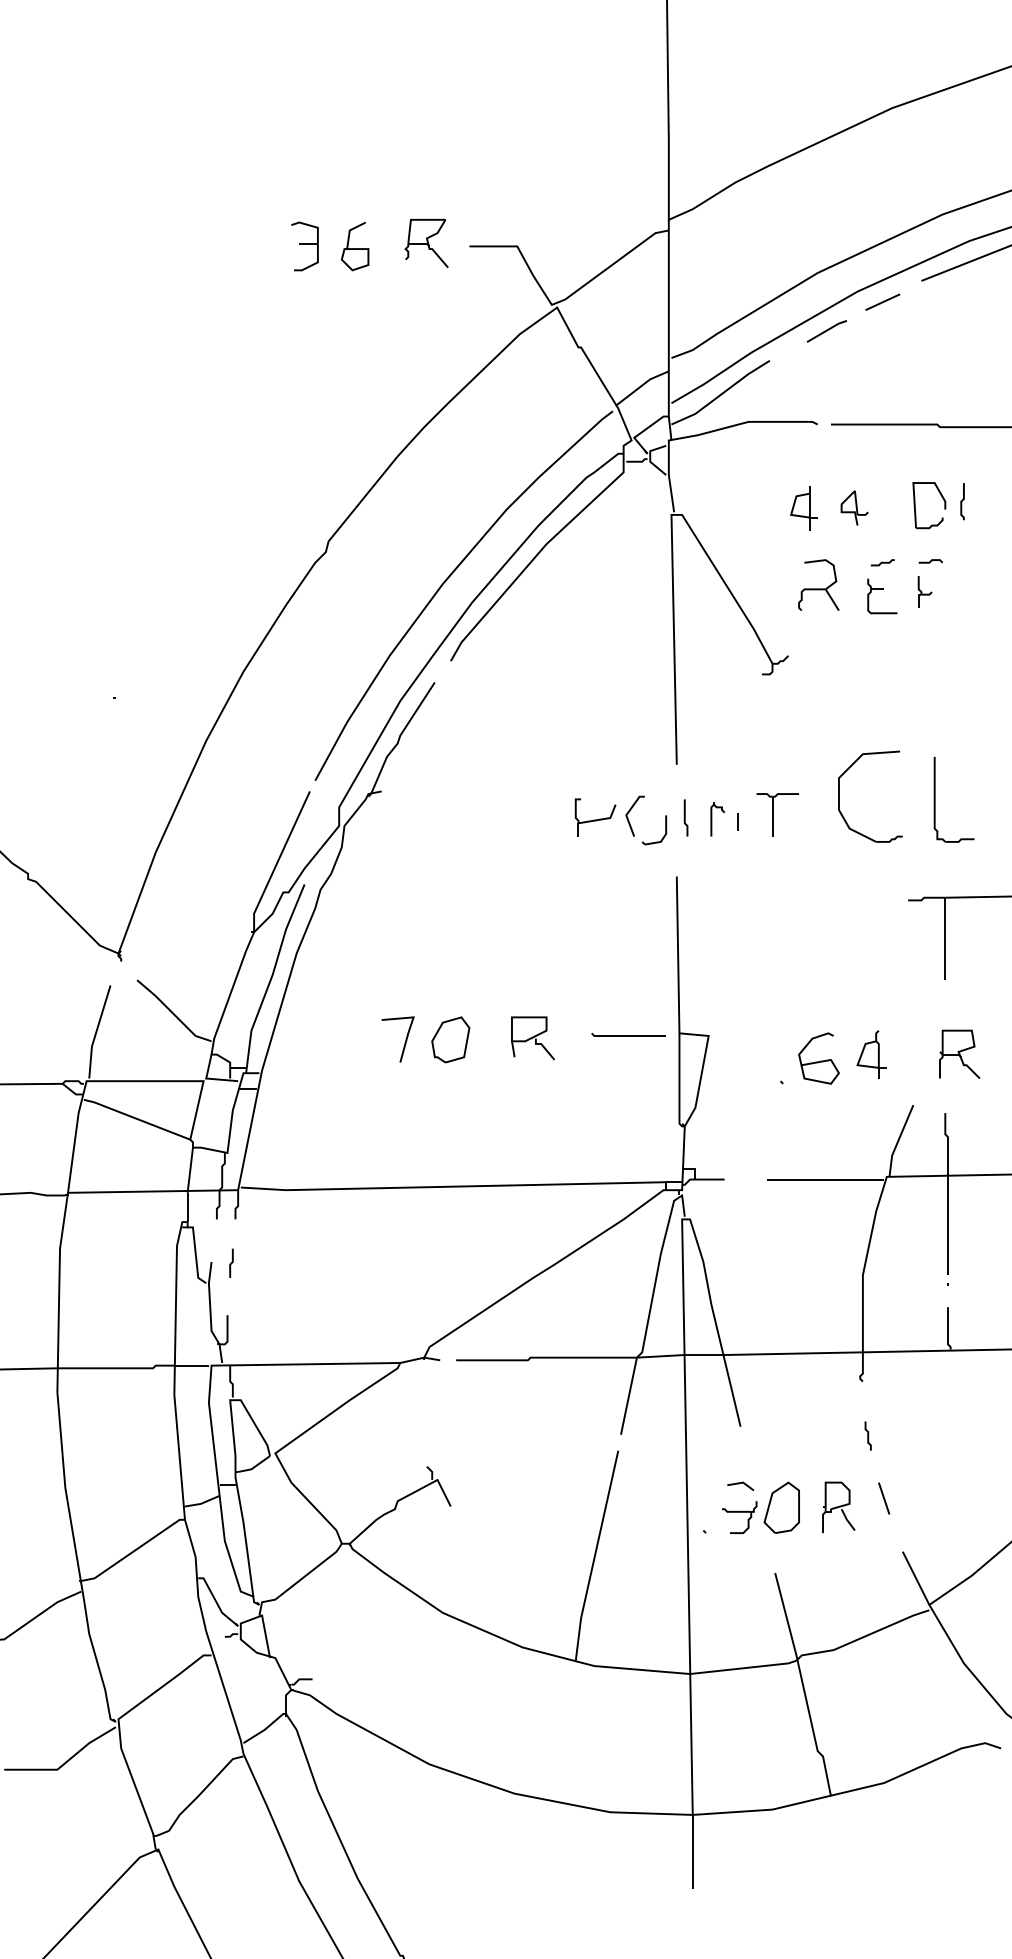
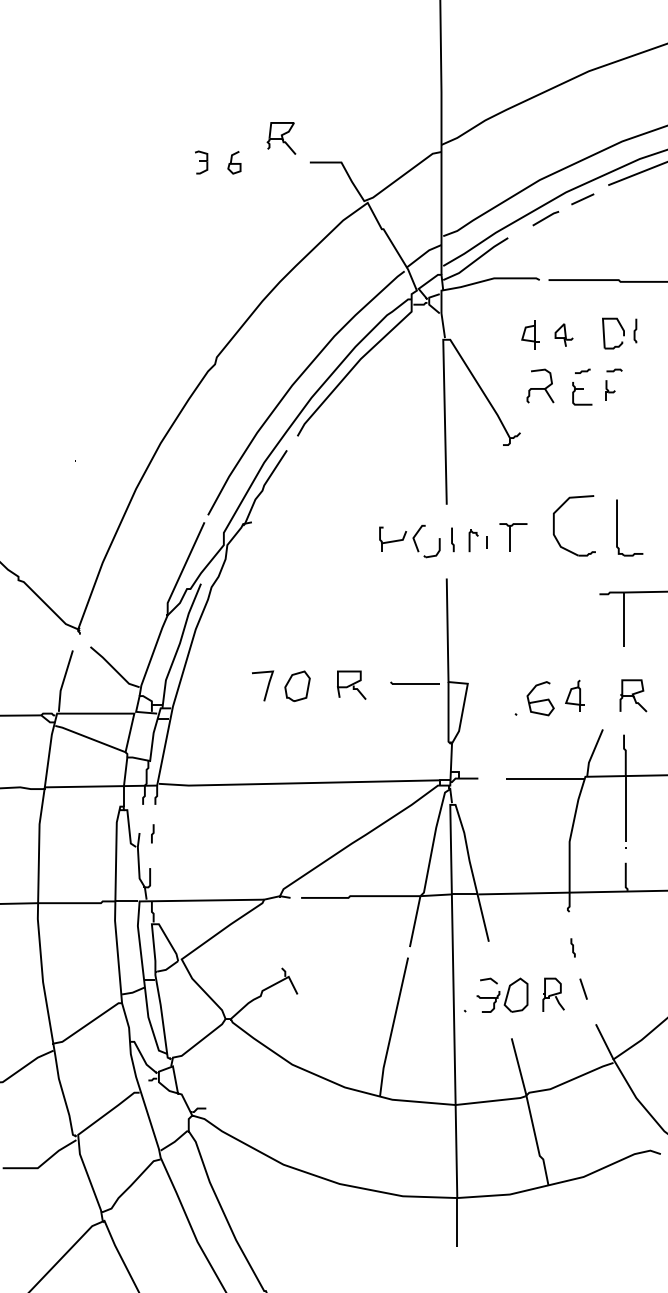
part: (426, 243) -> (281, 138), moved
part: (305, 246) -> (201, 162), size x0.7
part: (355, 246) -> (234, 162), size x0.7

